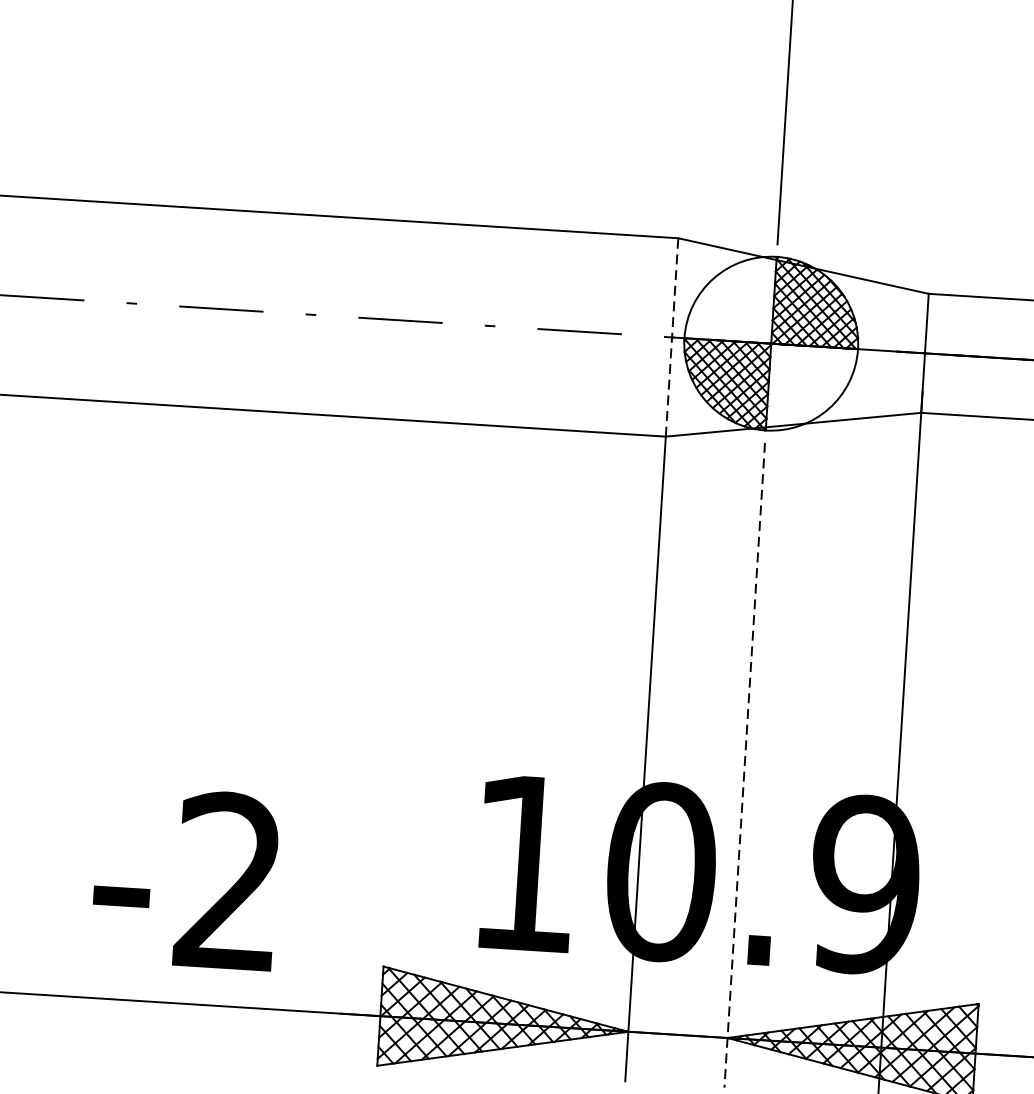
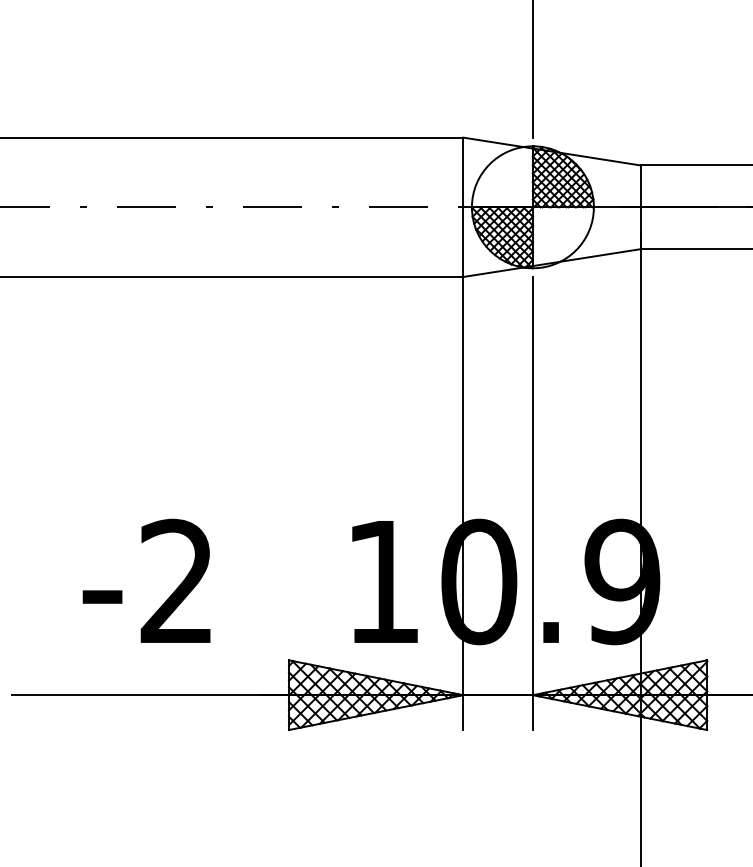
line: (672, 337) -> (463, 207), dashed -> solid
line: (744, 765) -> (532, 503), dashed -> solid
text: (185, 877) -> (146, 580), moved

